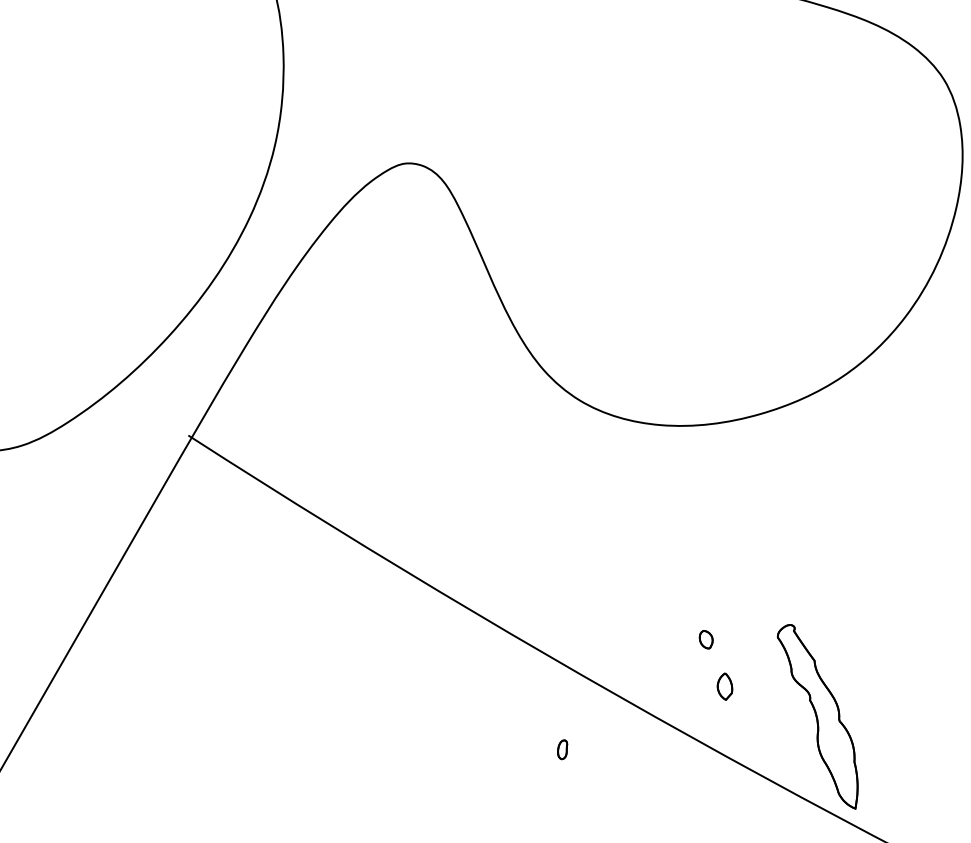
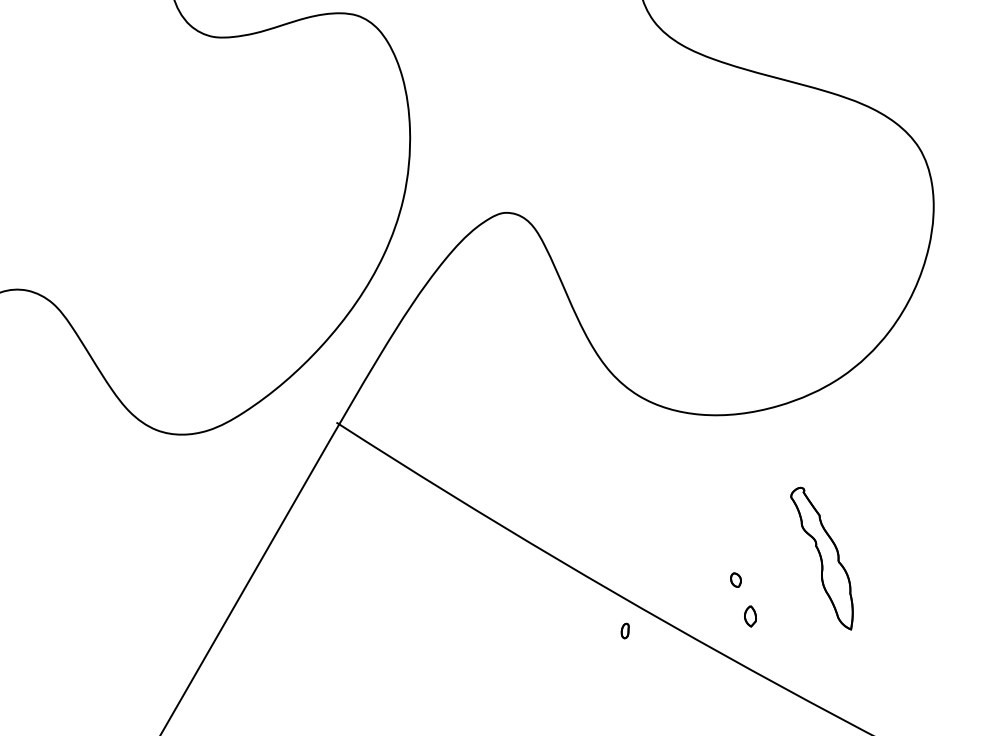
part: (817, 716) -> (821, 558), moved
part: (561, 749) -> (624, 630), moved

